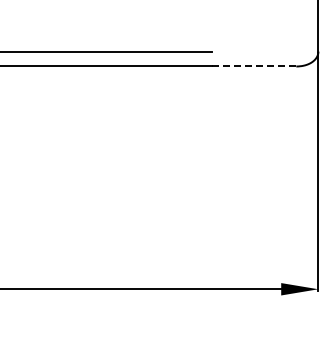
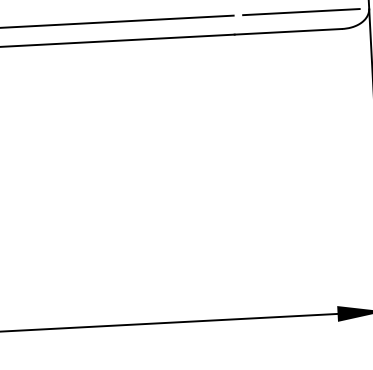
line: (264, 51) -> (300, 12), added
line: (254, 66) -> (288, 31), dashed -> solid

